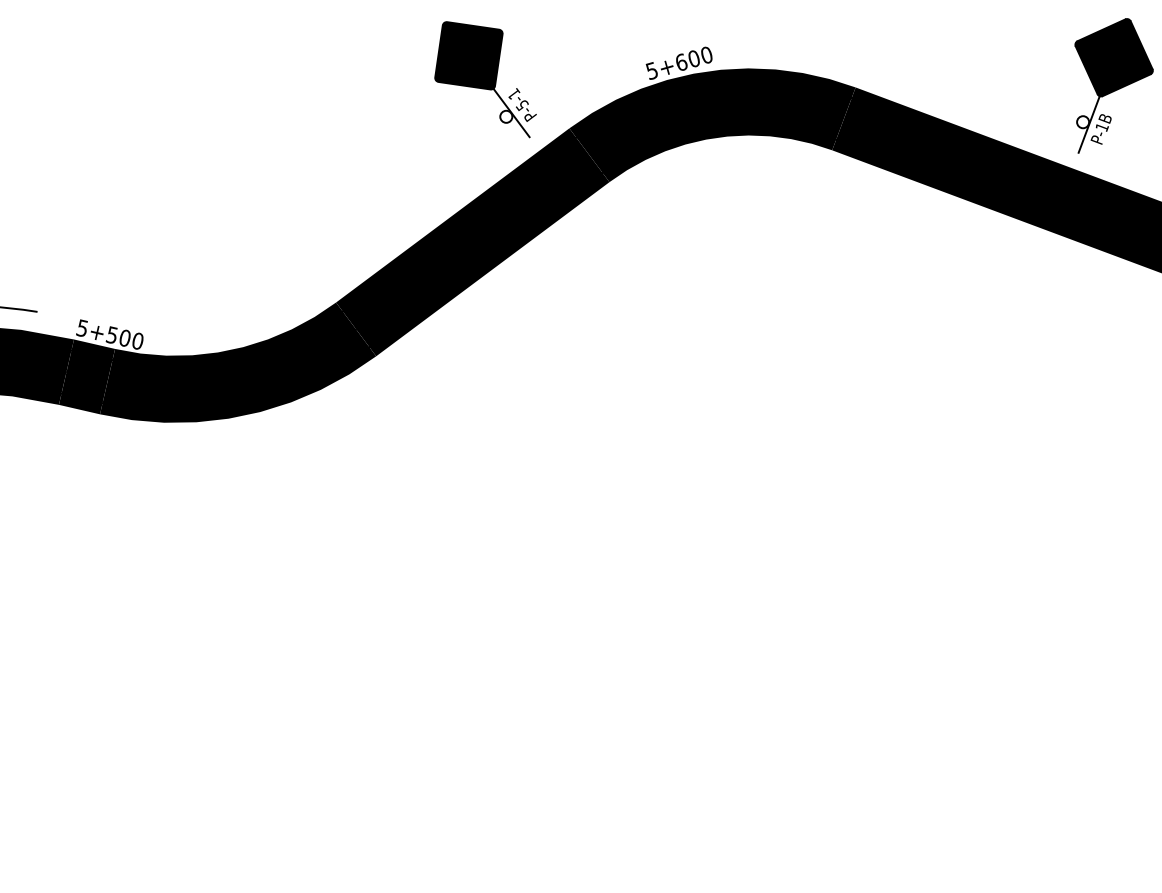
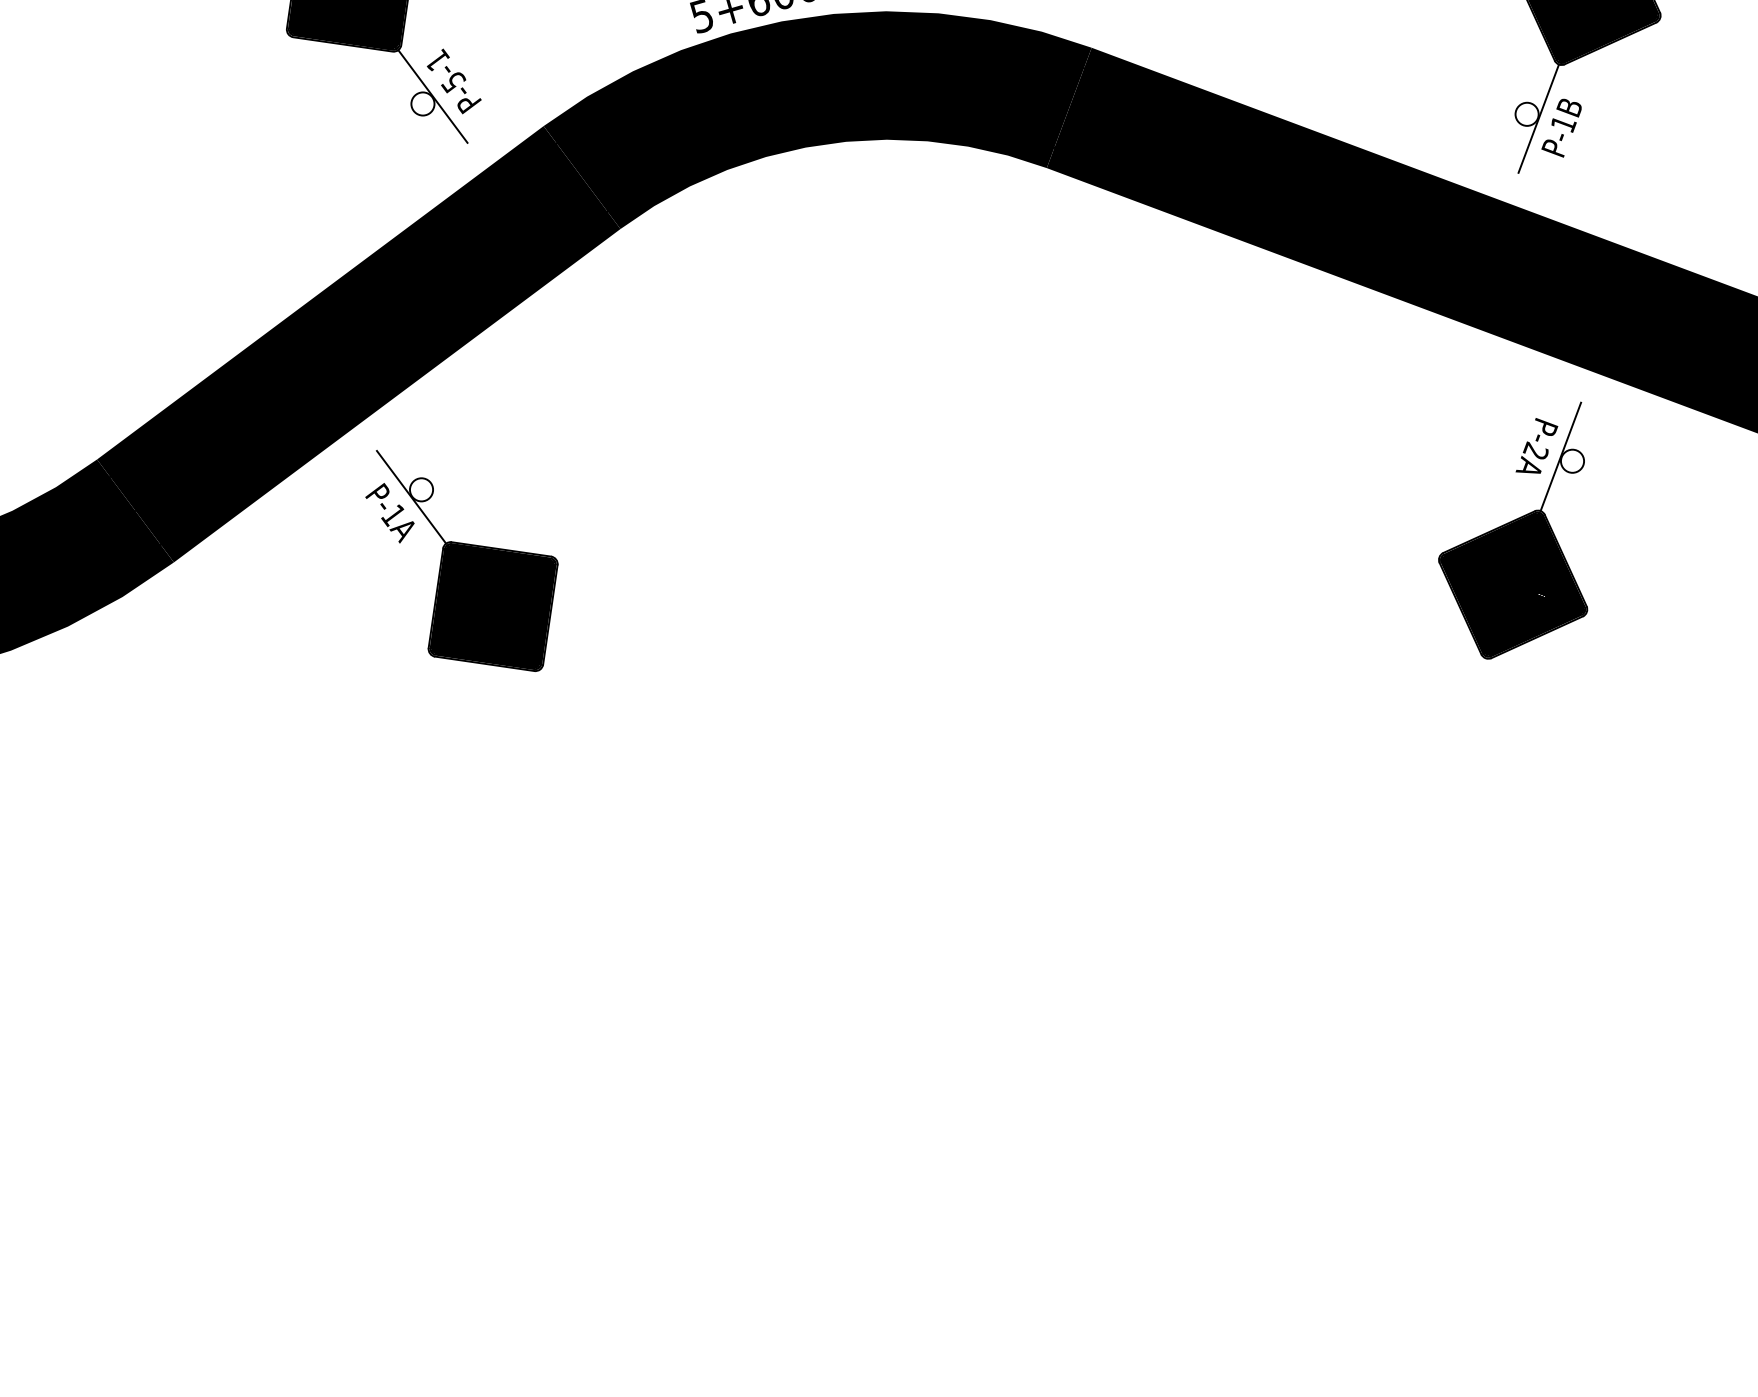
part: (1075, 339) -> (1512, 530), added
part: (526, 355) -> (461, 560), added

